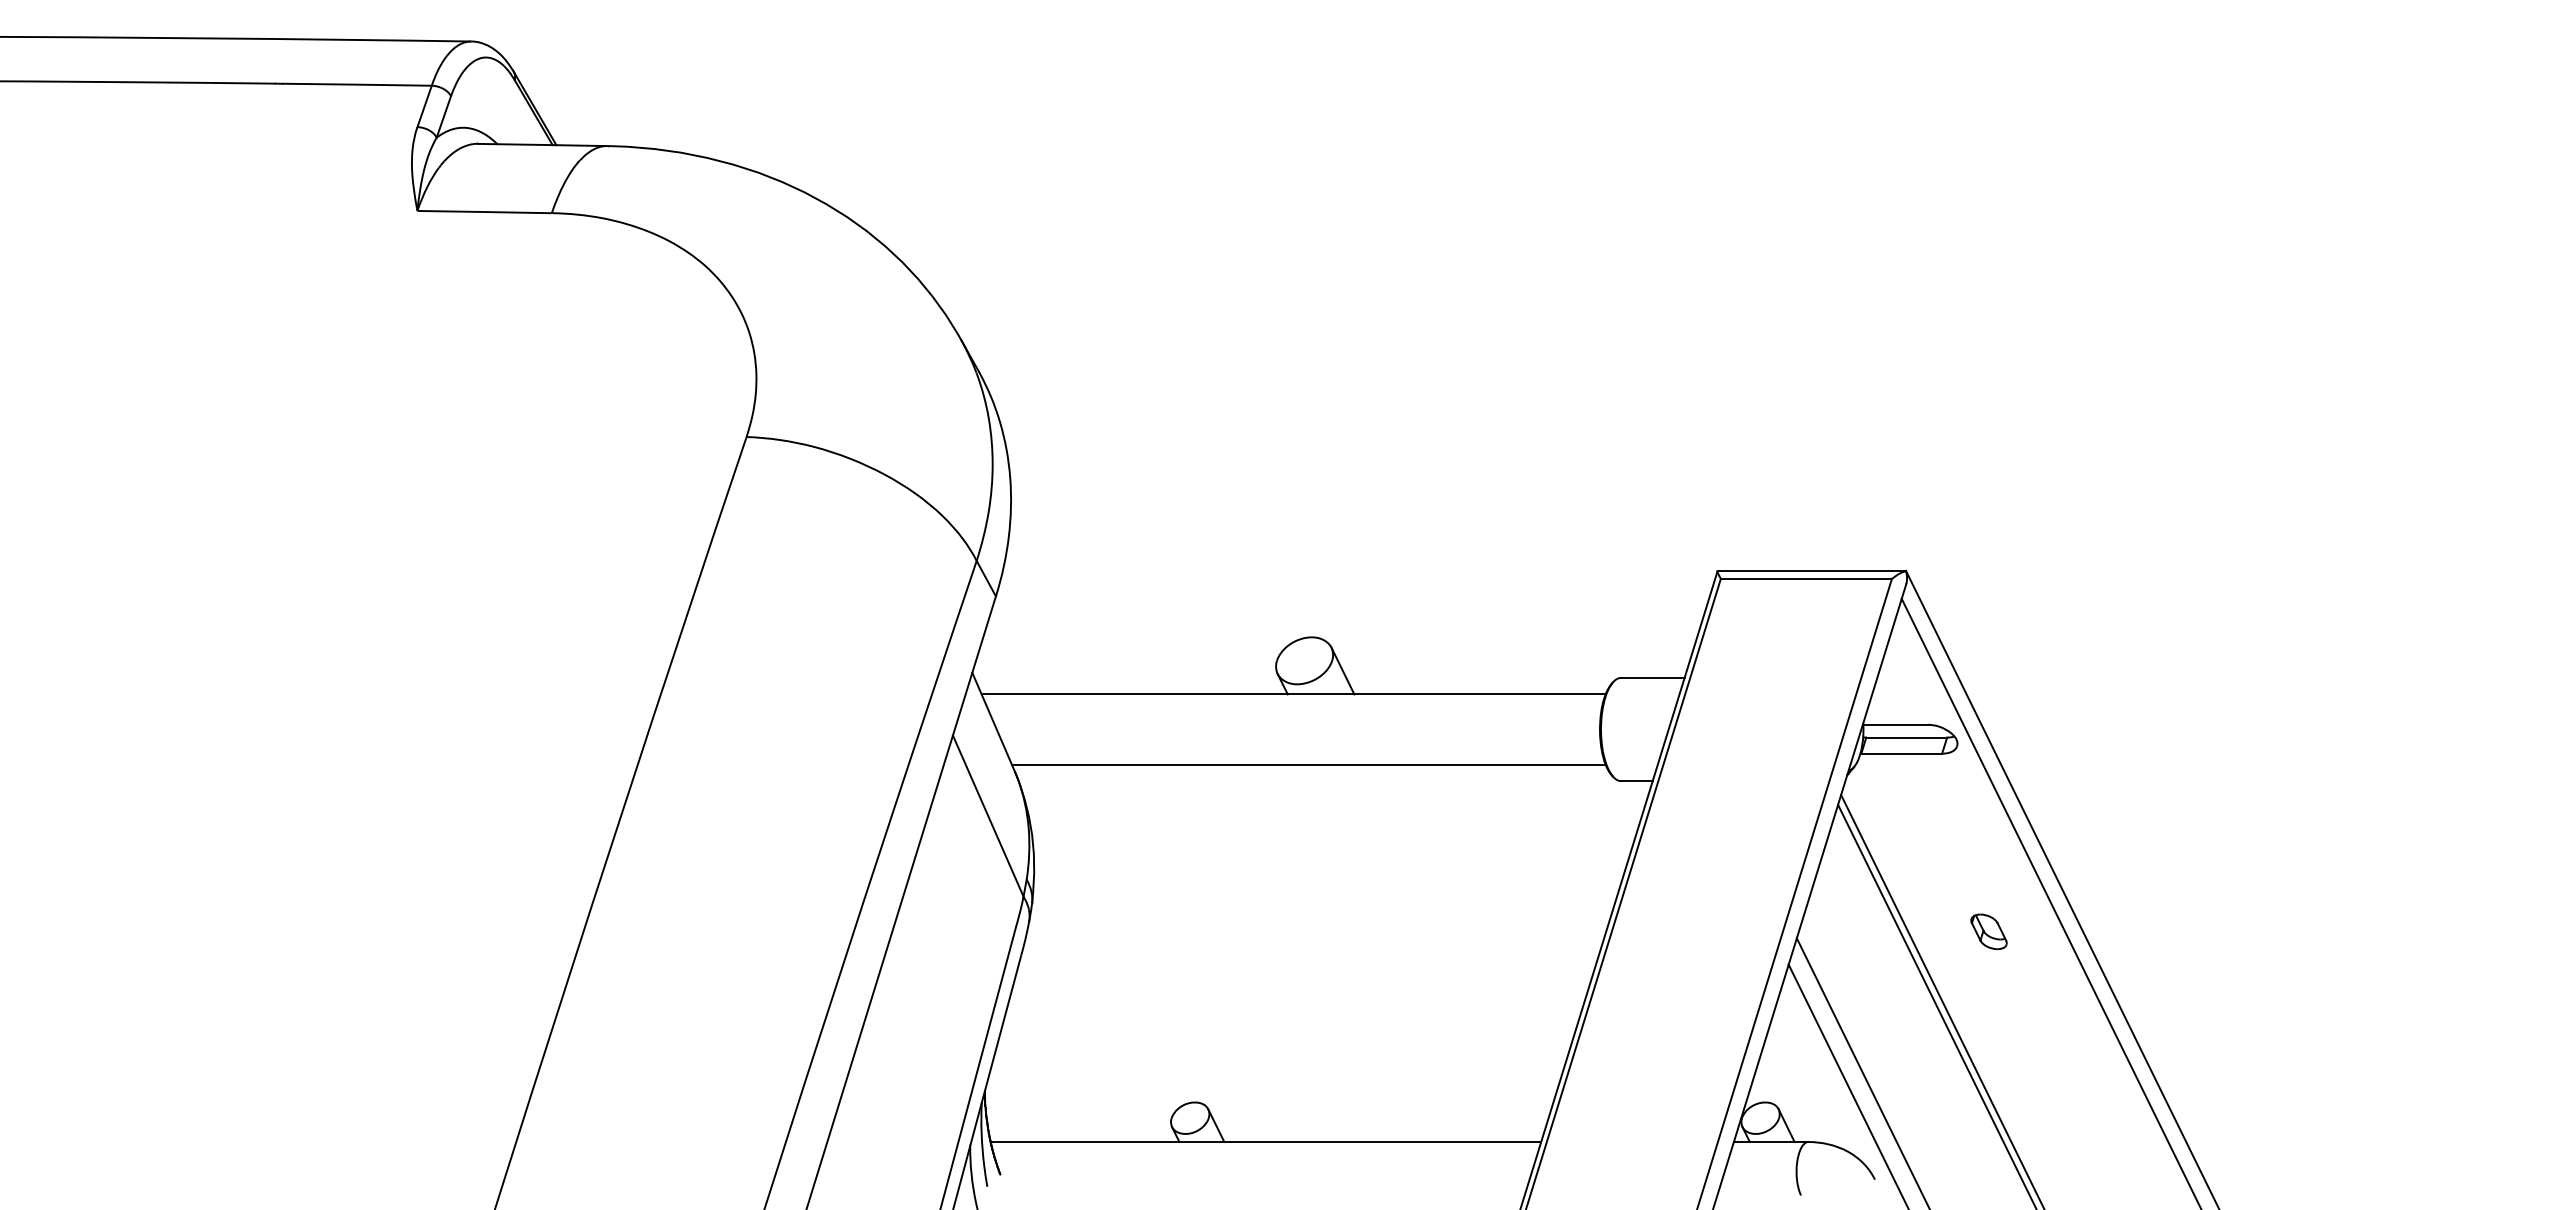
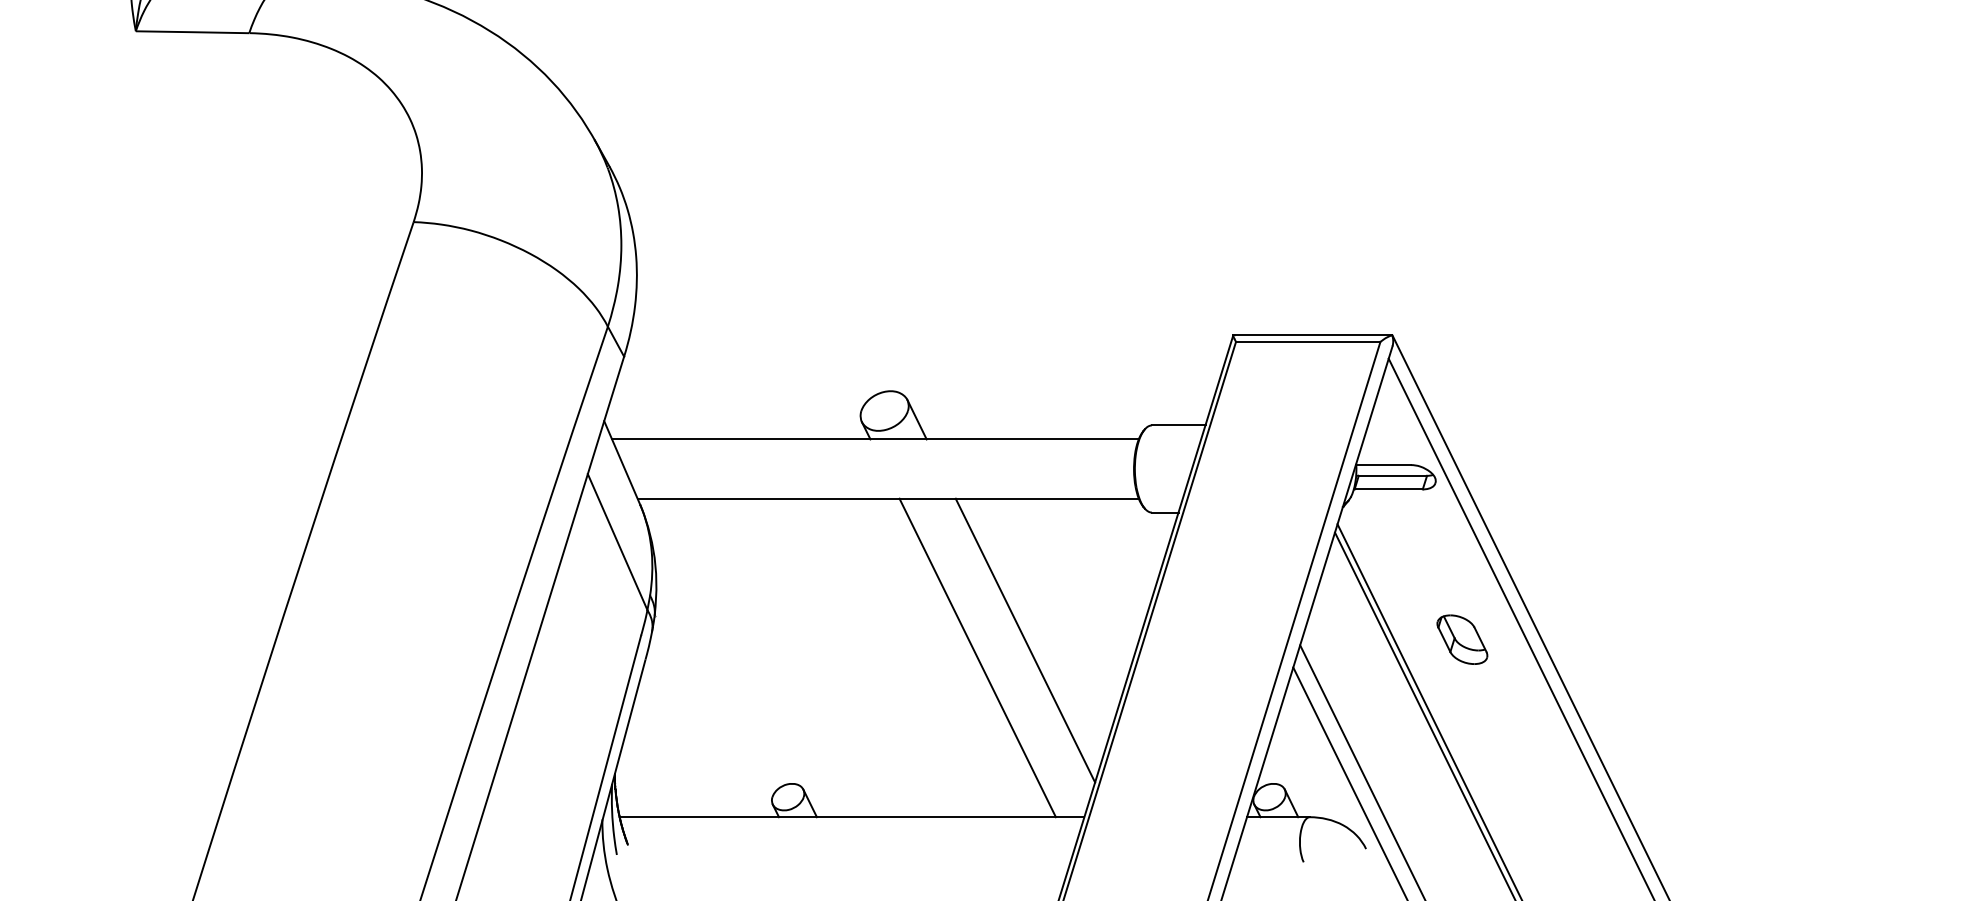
part: (1988, 931) -> (1461, 639), size x1.67
line: (1470, 932) -> (1024, 640), added
line: (1414, 953) -> (977, 658), added

